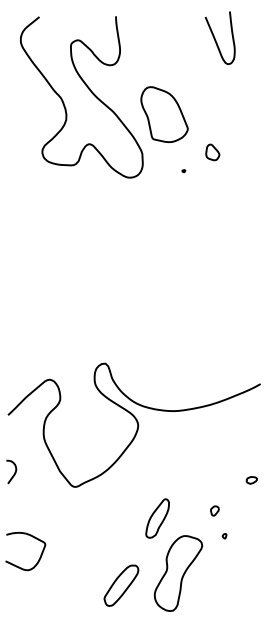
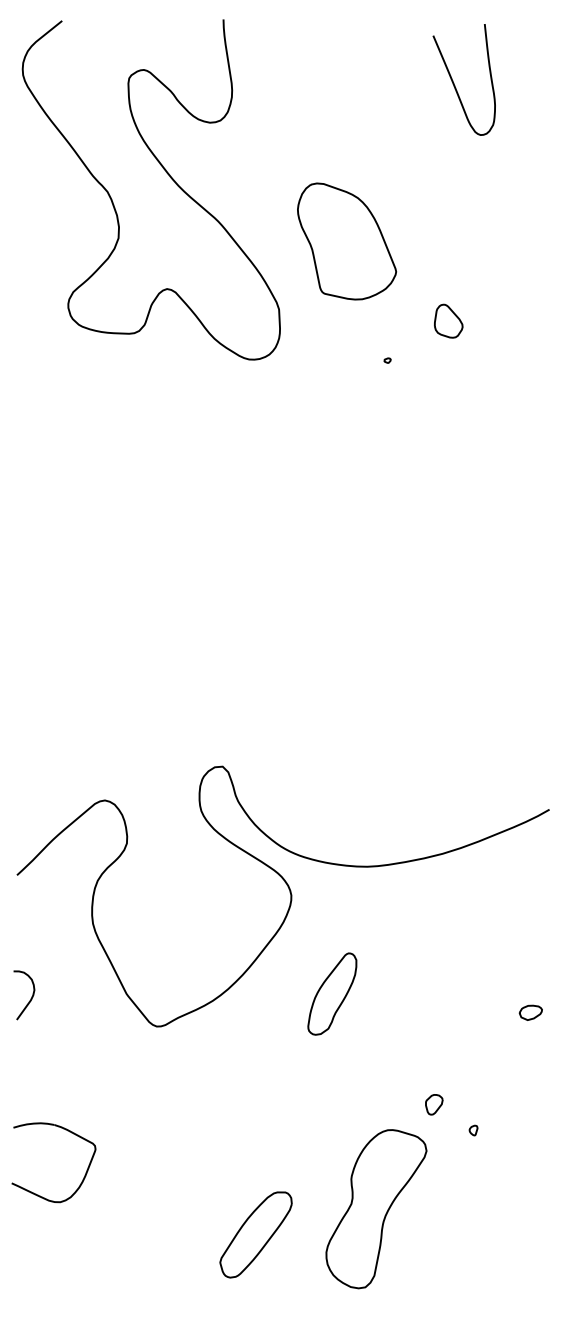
curve: (88, 89) -> (165, 173), moved
part: (214, 510) -> (433, 1103), moved
part: (157, 518) -> (332, 994), moved

